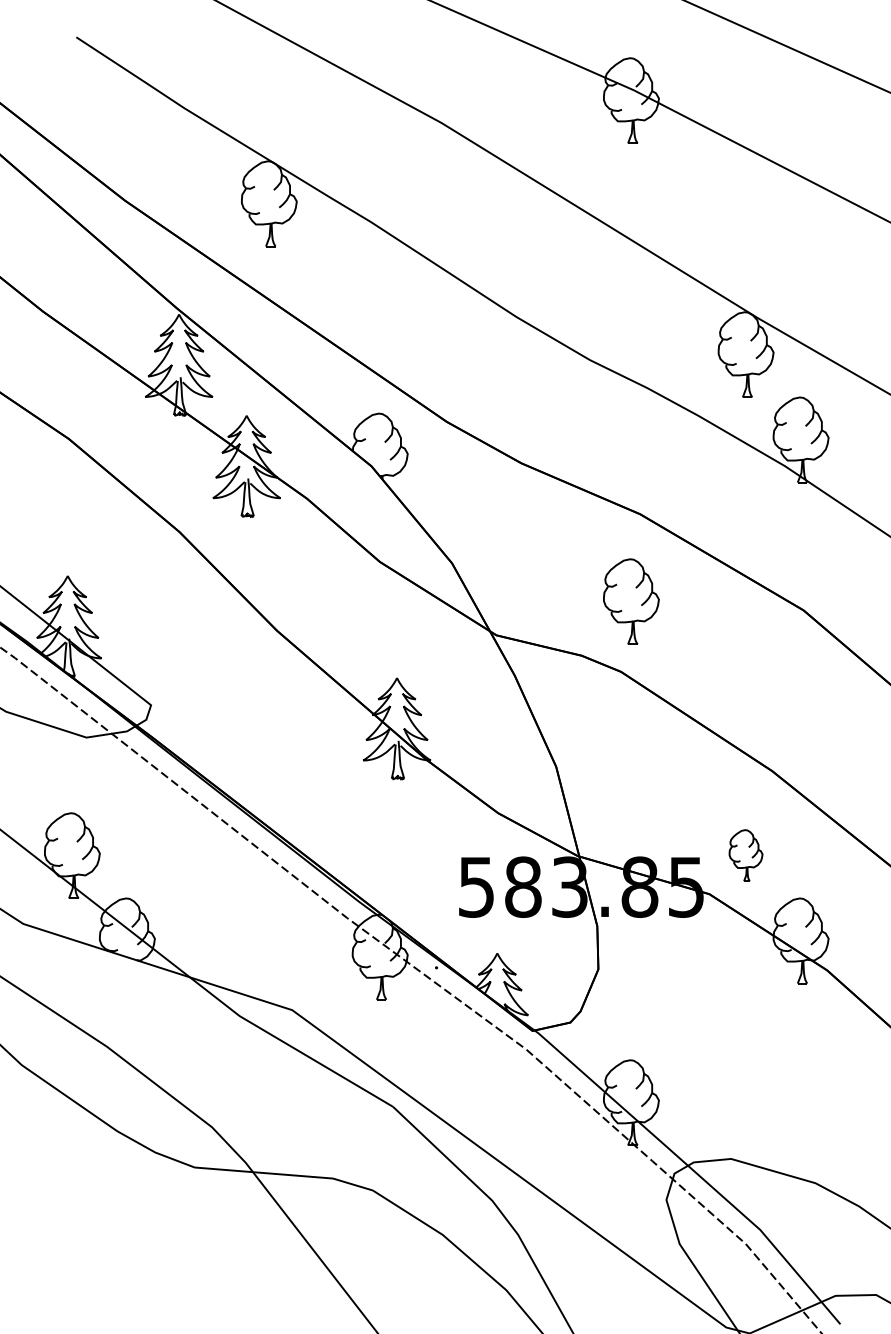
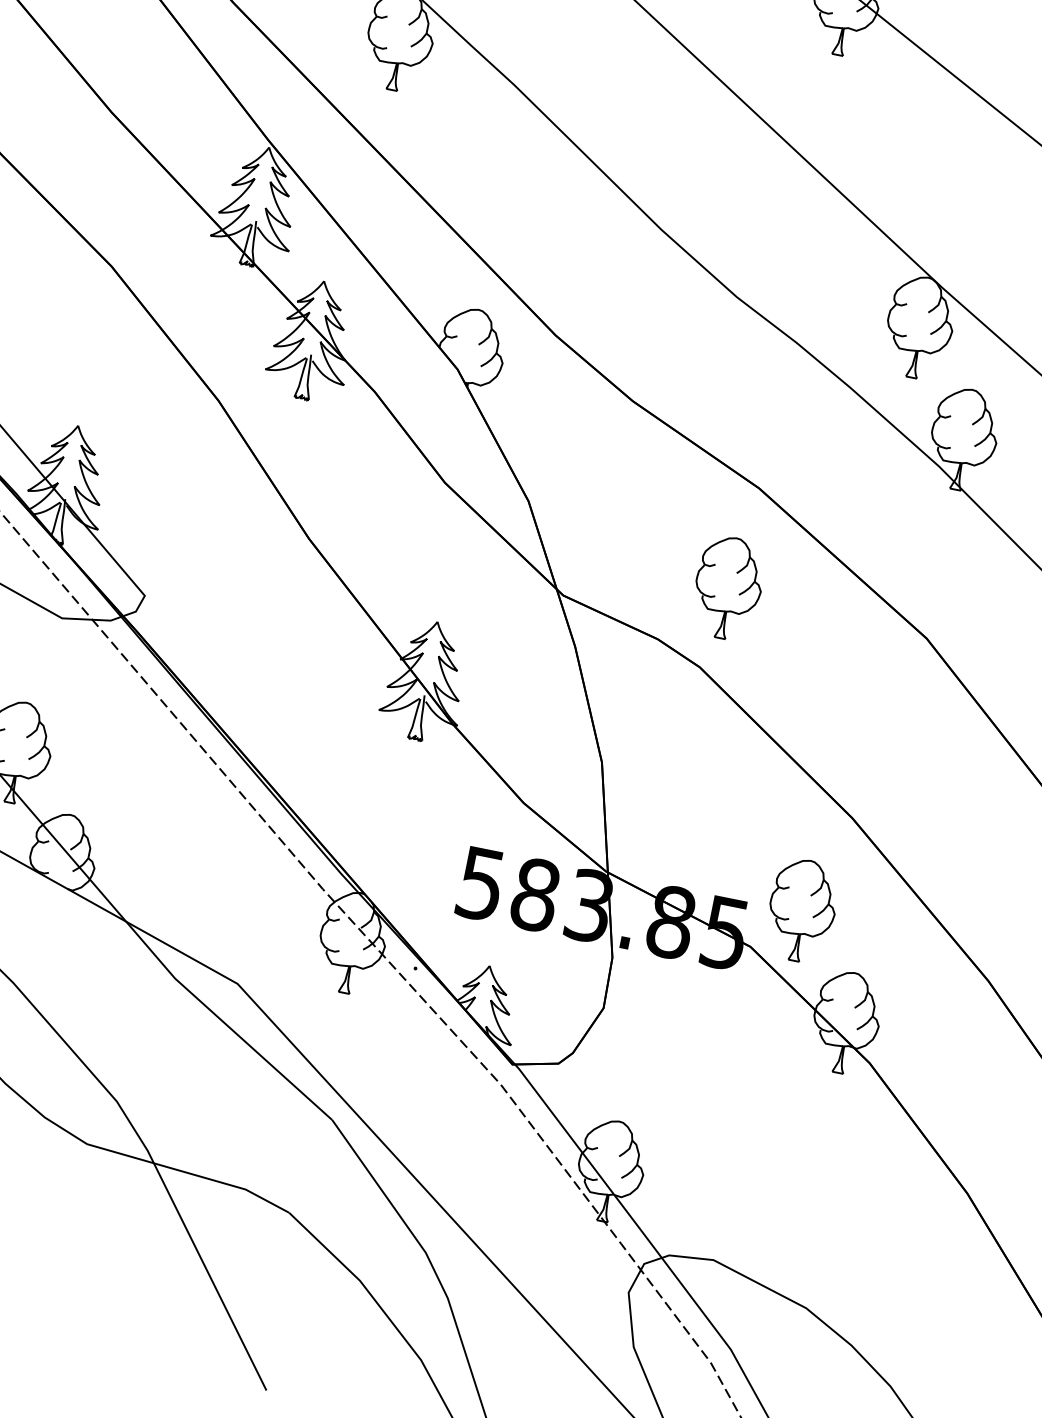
part: (745, 855) -> (801, 910), size x1.67

